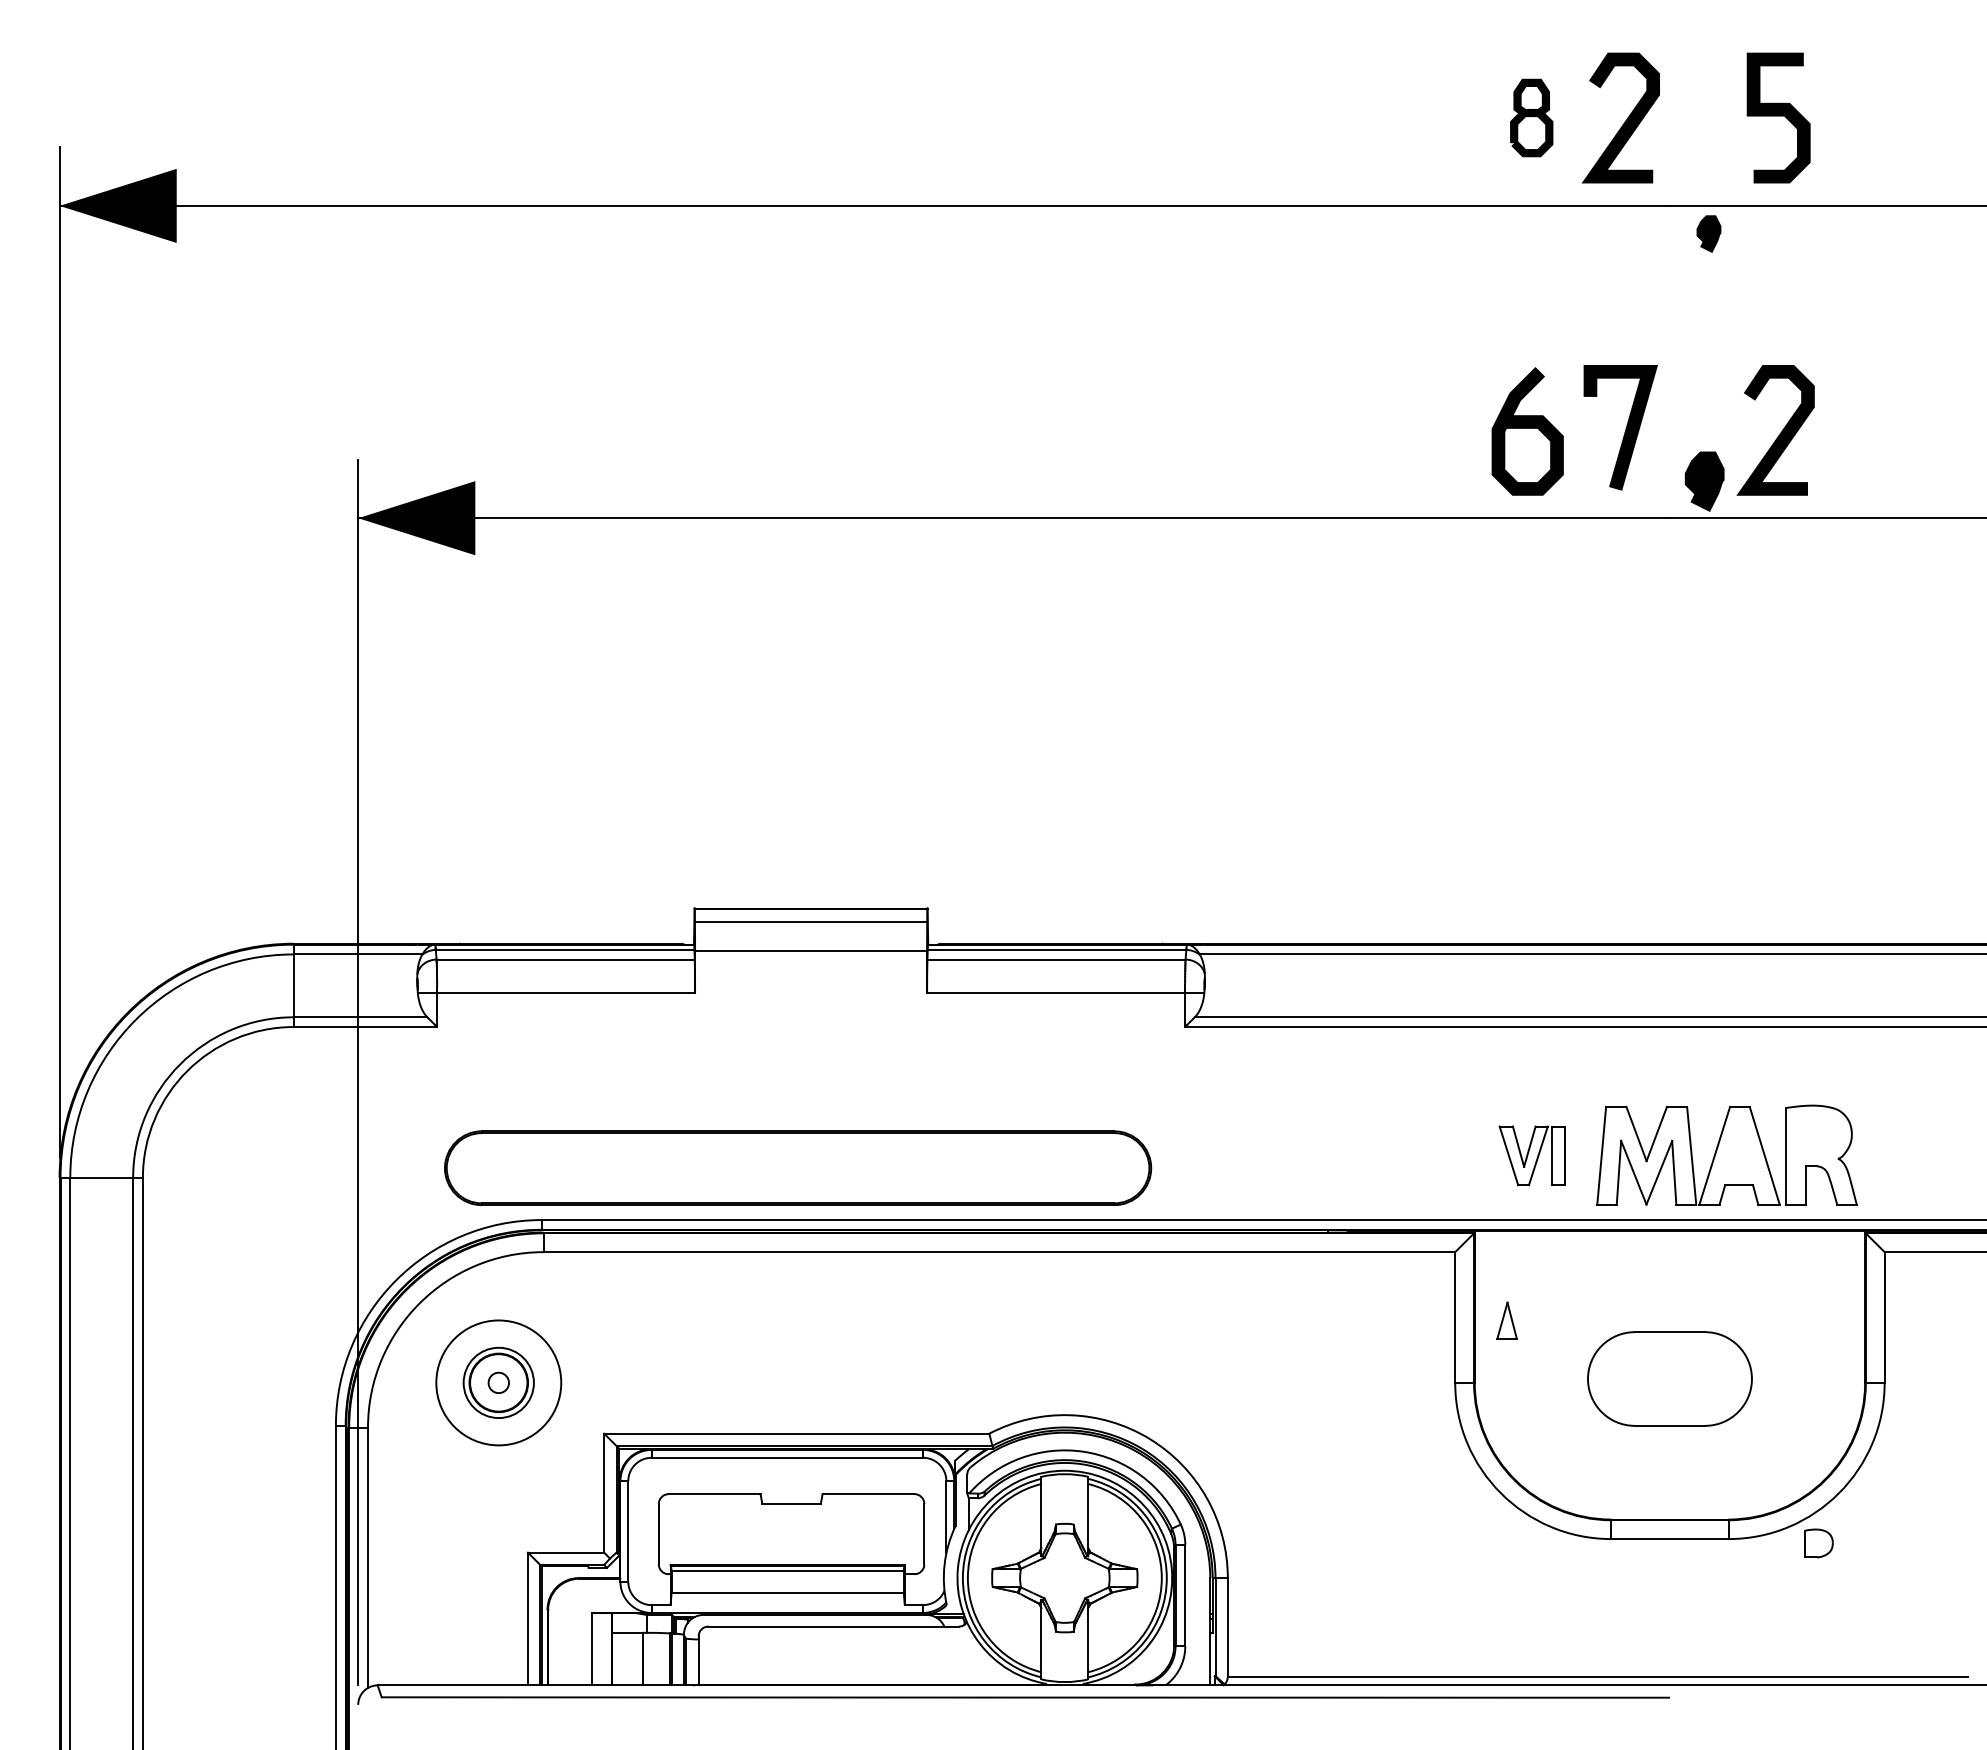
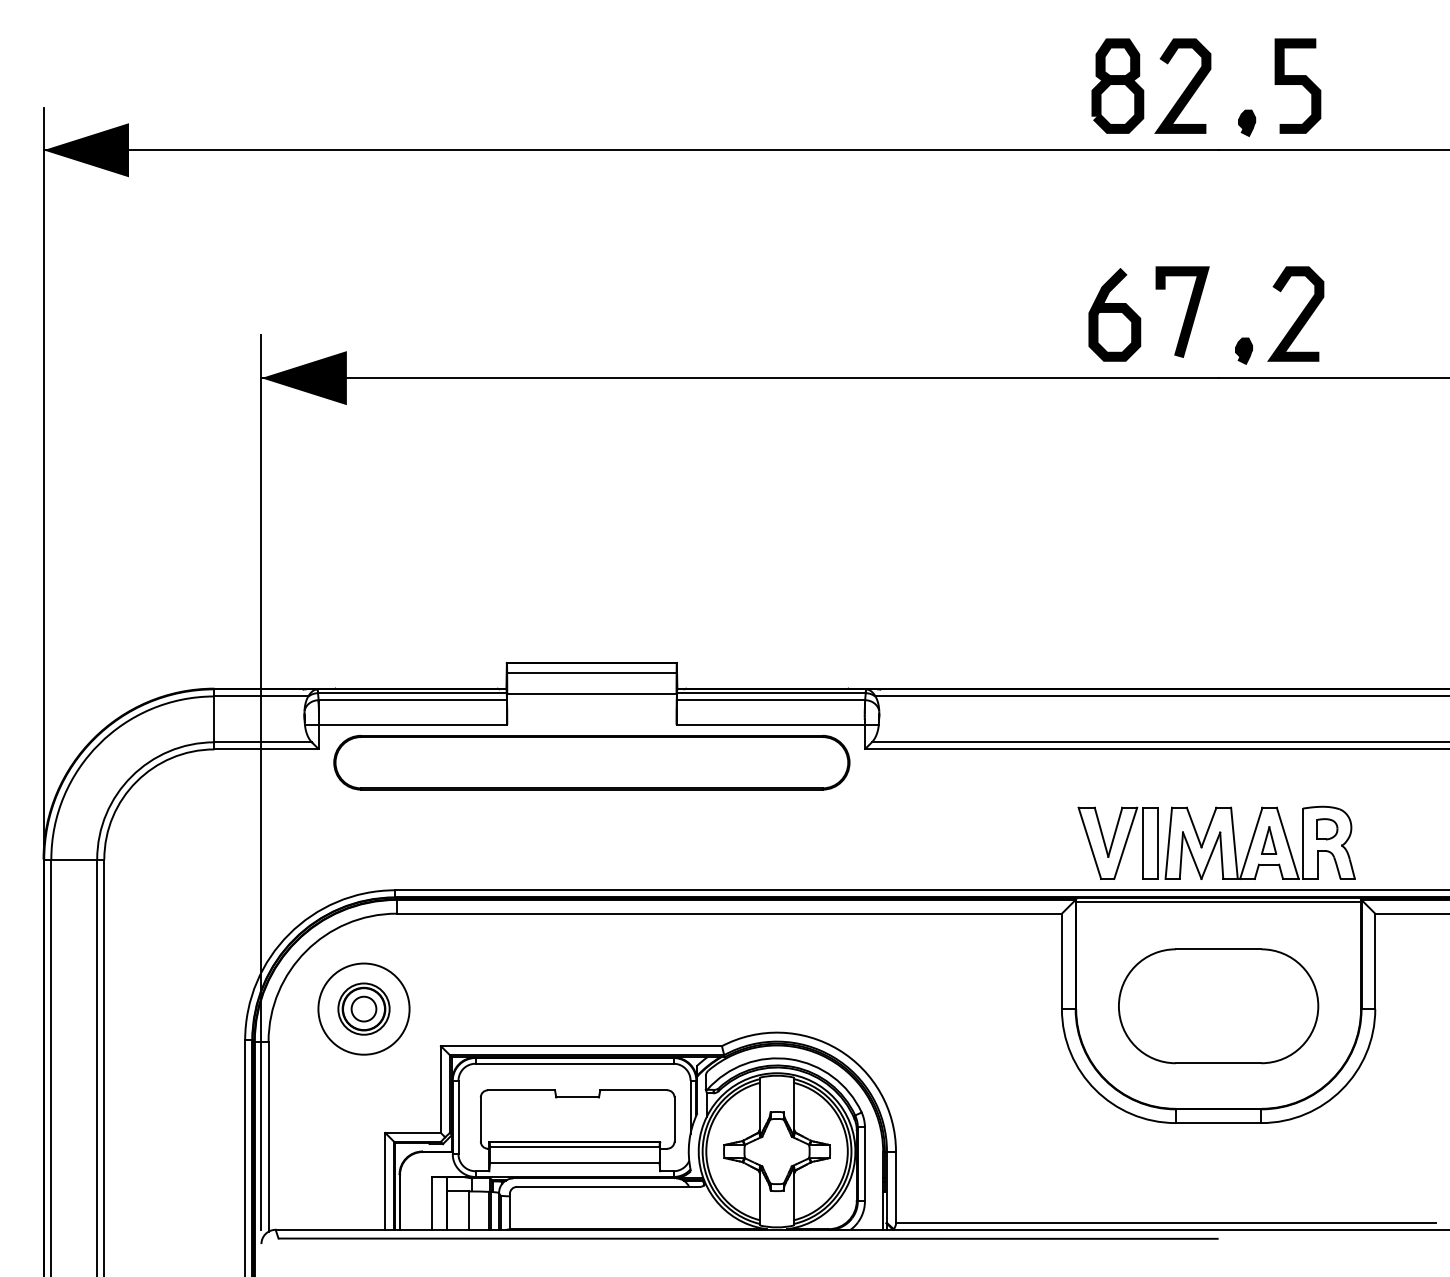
part: (1531, 117) -> (1117, 85), size x1.67
part: (1708, 233) -> (1246, 122), moved
part: (1704, 480) -> (1243, 350), size x0.62
part: (1531, 1155) -> (1117, 843), size x1.67
part: (798, 1167) -> (592, 762), moved
line: (1669, 1236) -> (1218, 902), added
part: (1506, 1320) -> (1268, 840), moved
part: (1669, 1378) -> (1218, 1005), size x1.67
circle: (498, 1382) -> (363, 1008), size x1.67
part: (1818, 1543) -> (1327, 829), moved

